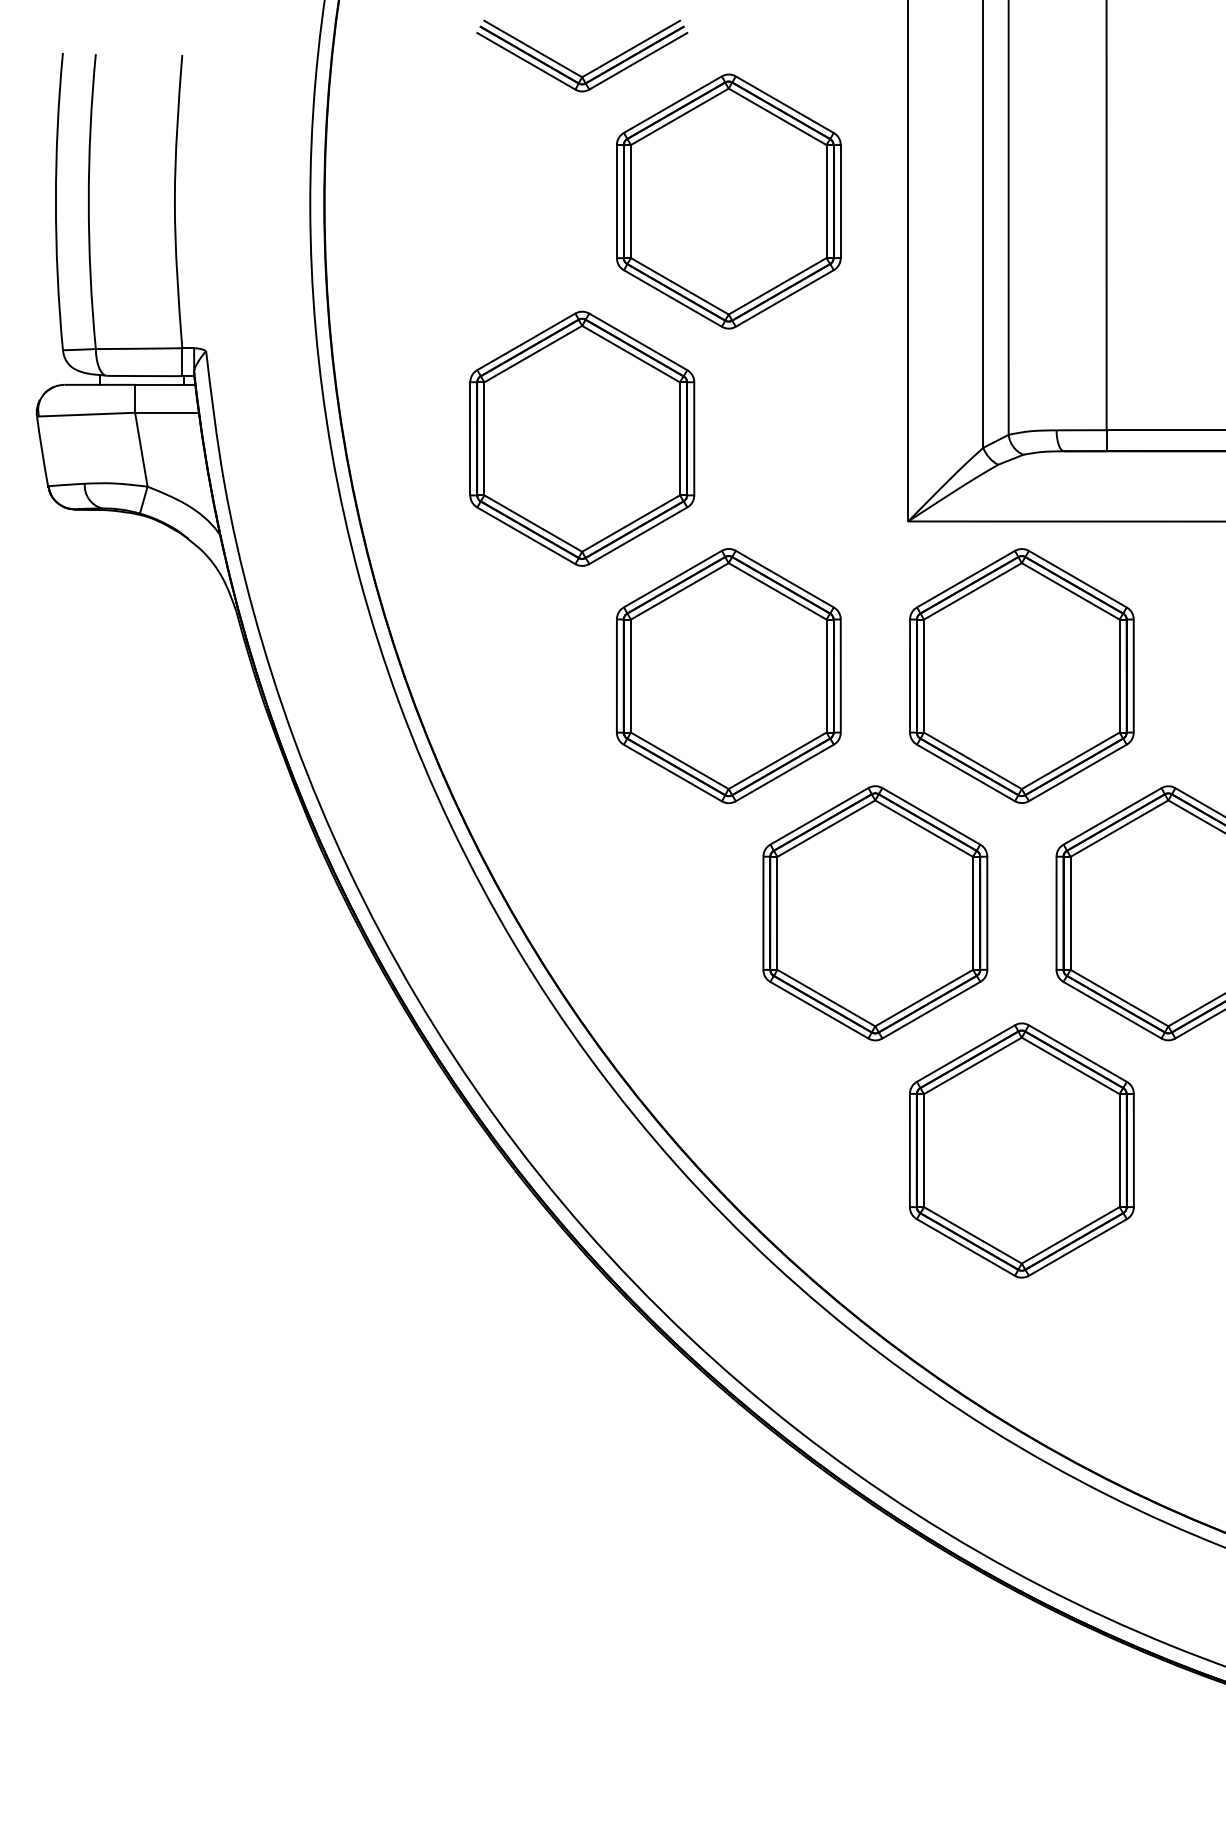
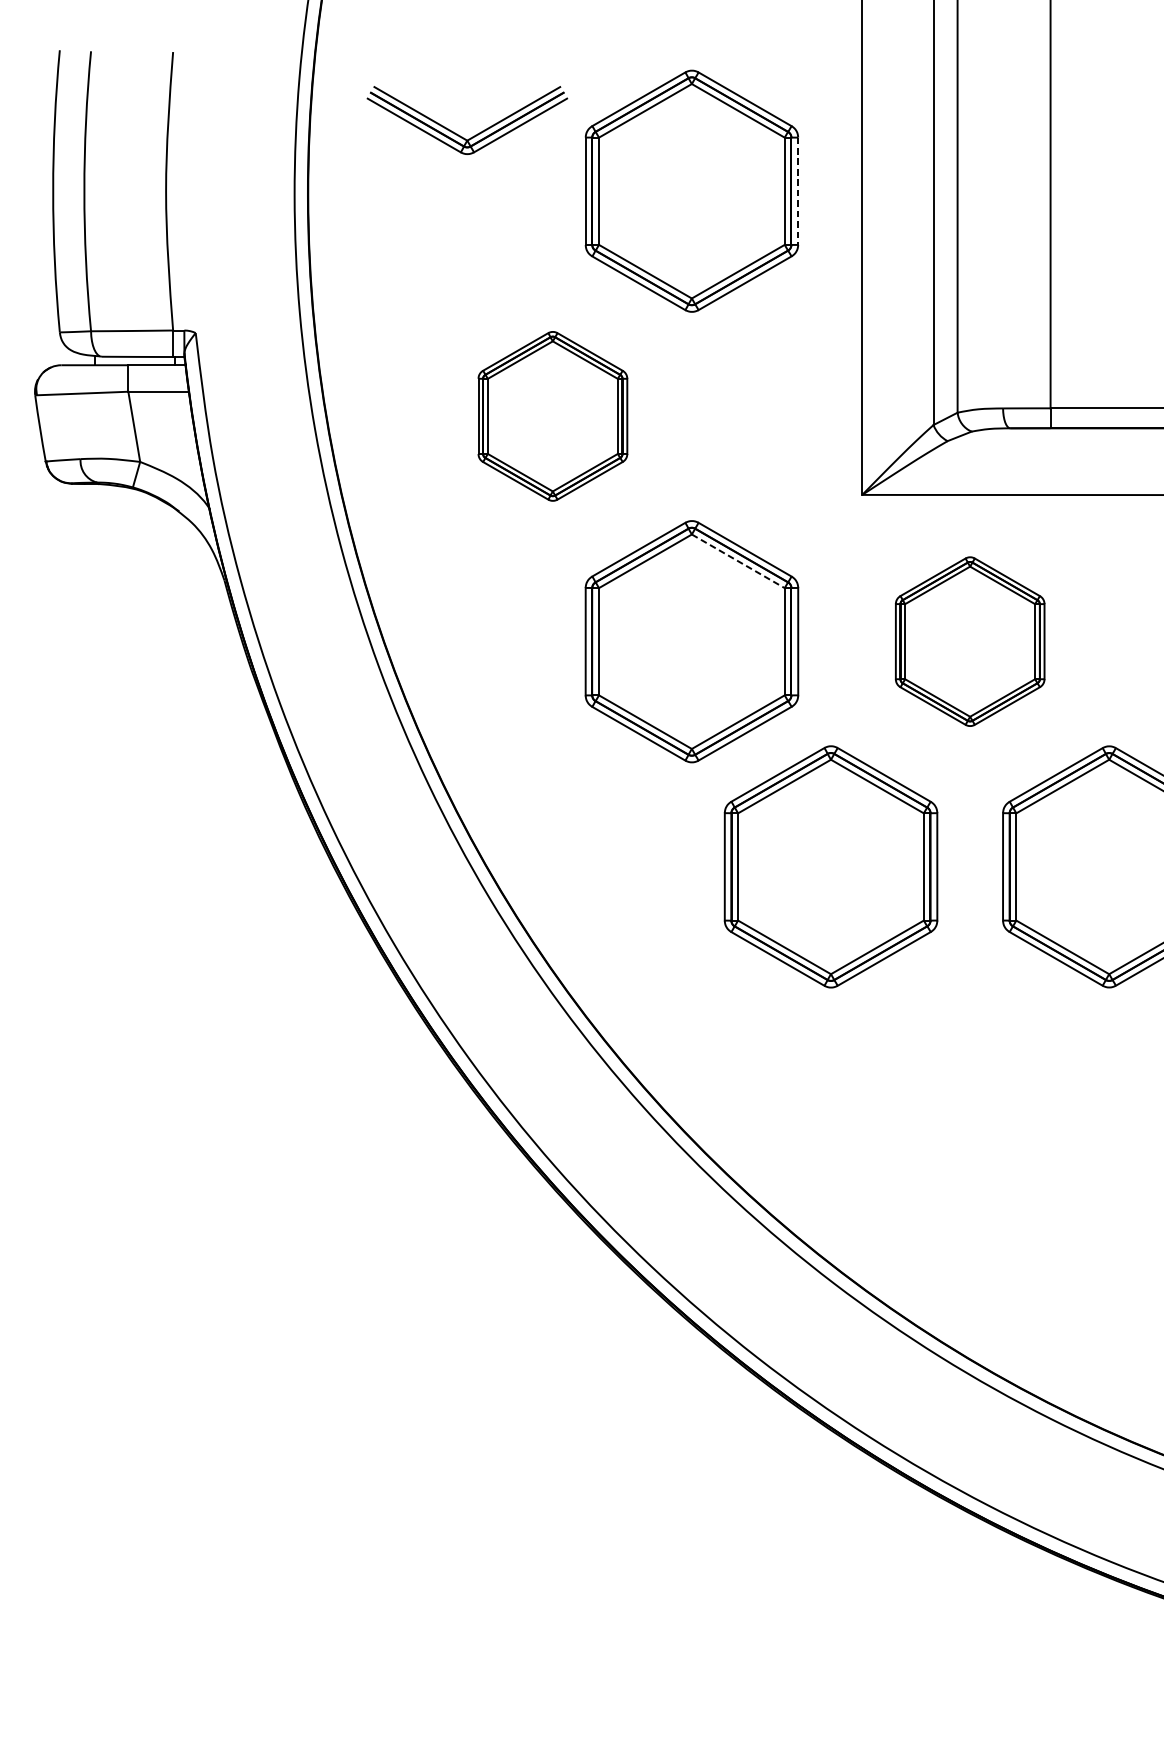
part: (591, 70) -> (476, 134), moved
line: (840, 201) -> (797, 191), solid -> dashed
part: (582, 438) -> (553, 416), size x0.7
line: (778, 591) -> (739, 561), solid -> dashed
part: (1021, 675) -> (969, 641), size x0.7
part: (1021, 1150) -> (969, 1092), removed

